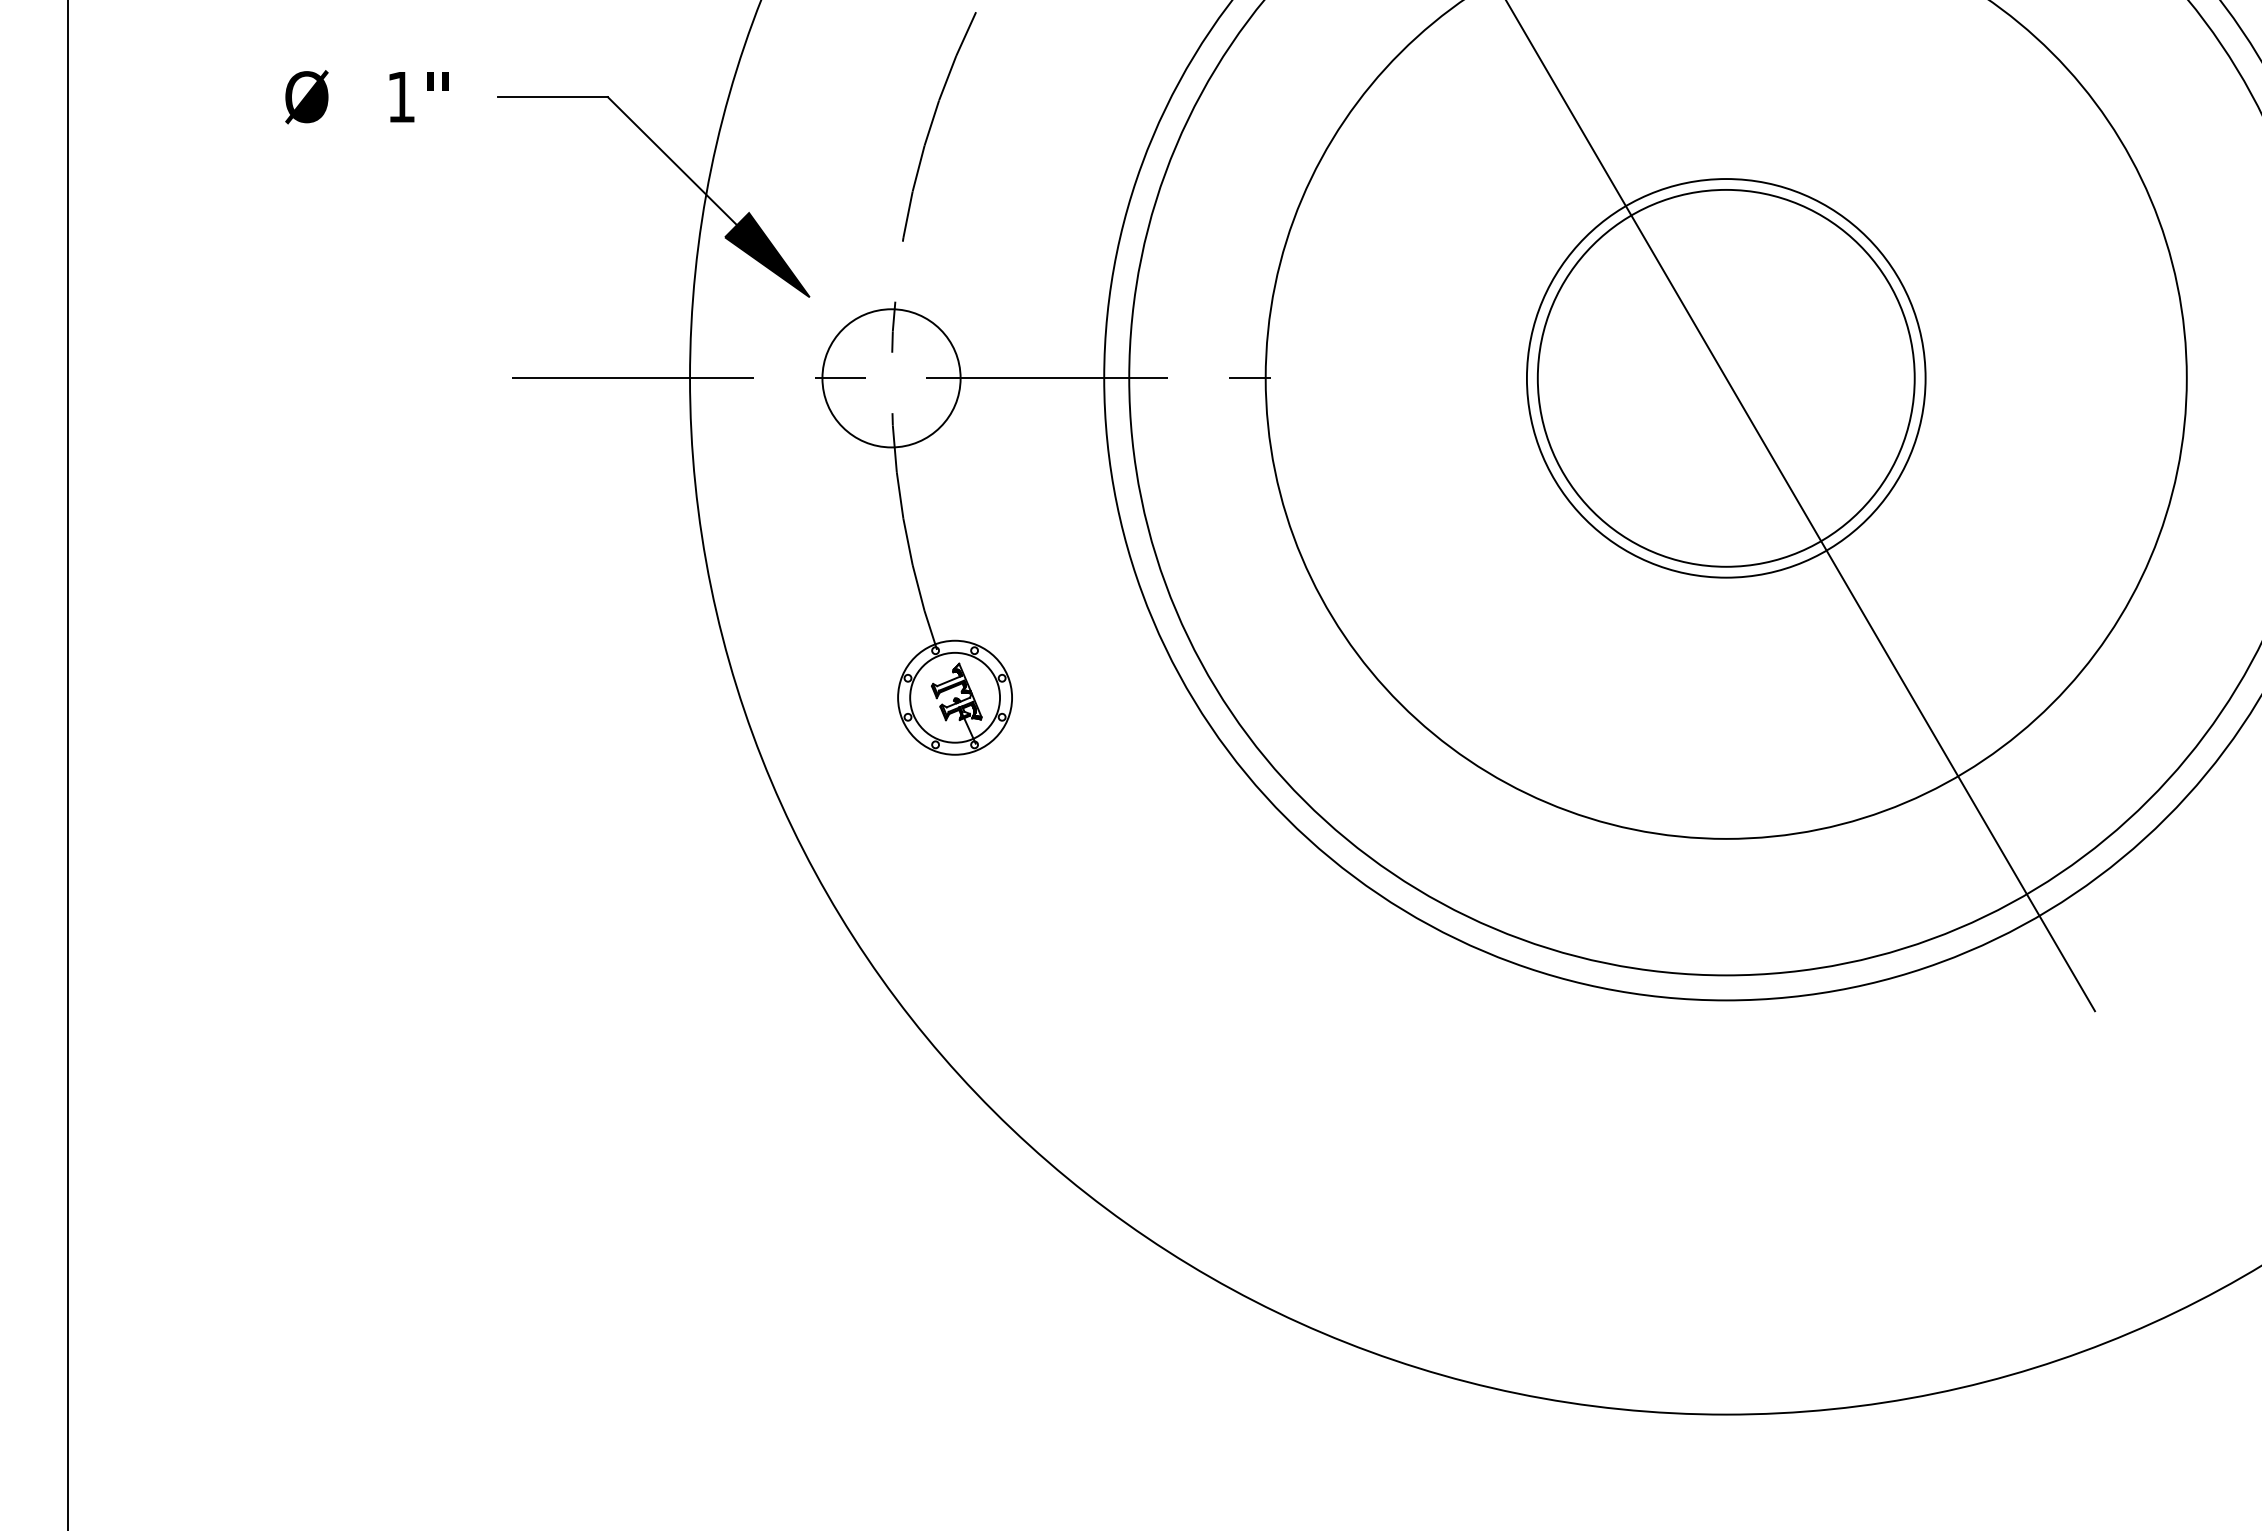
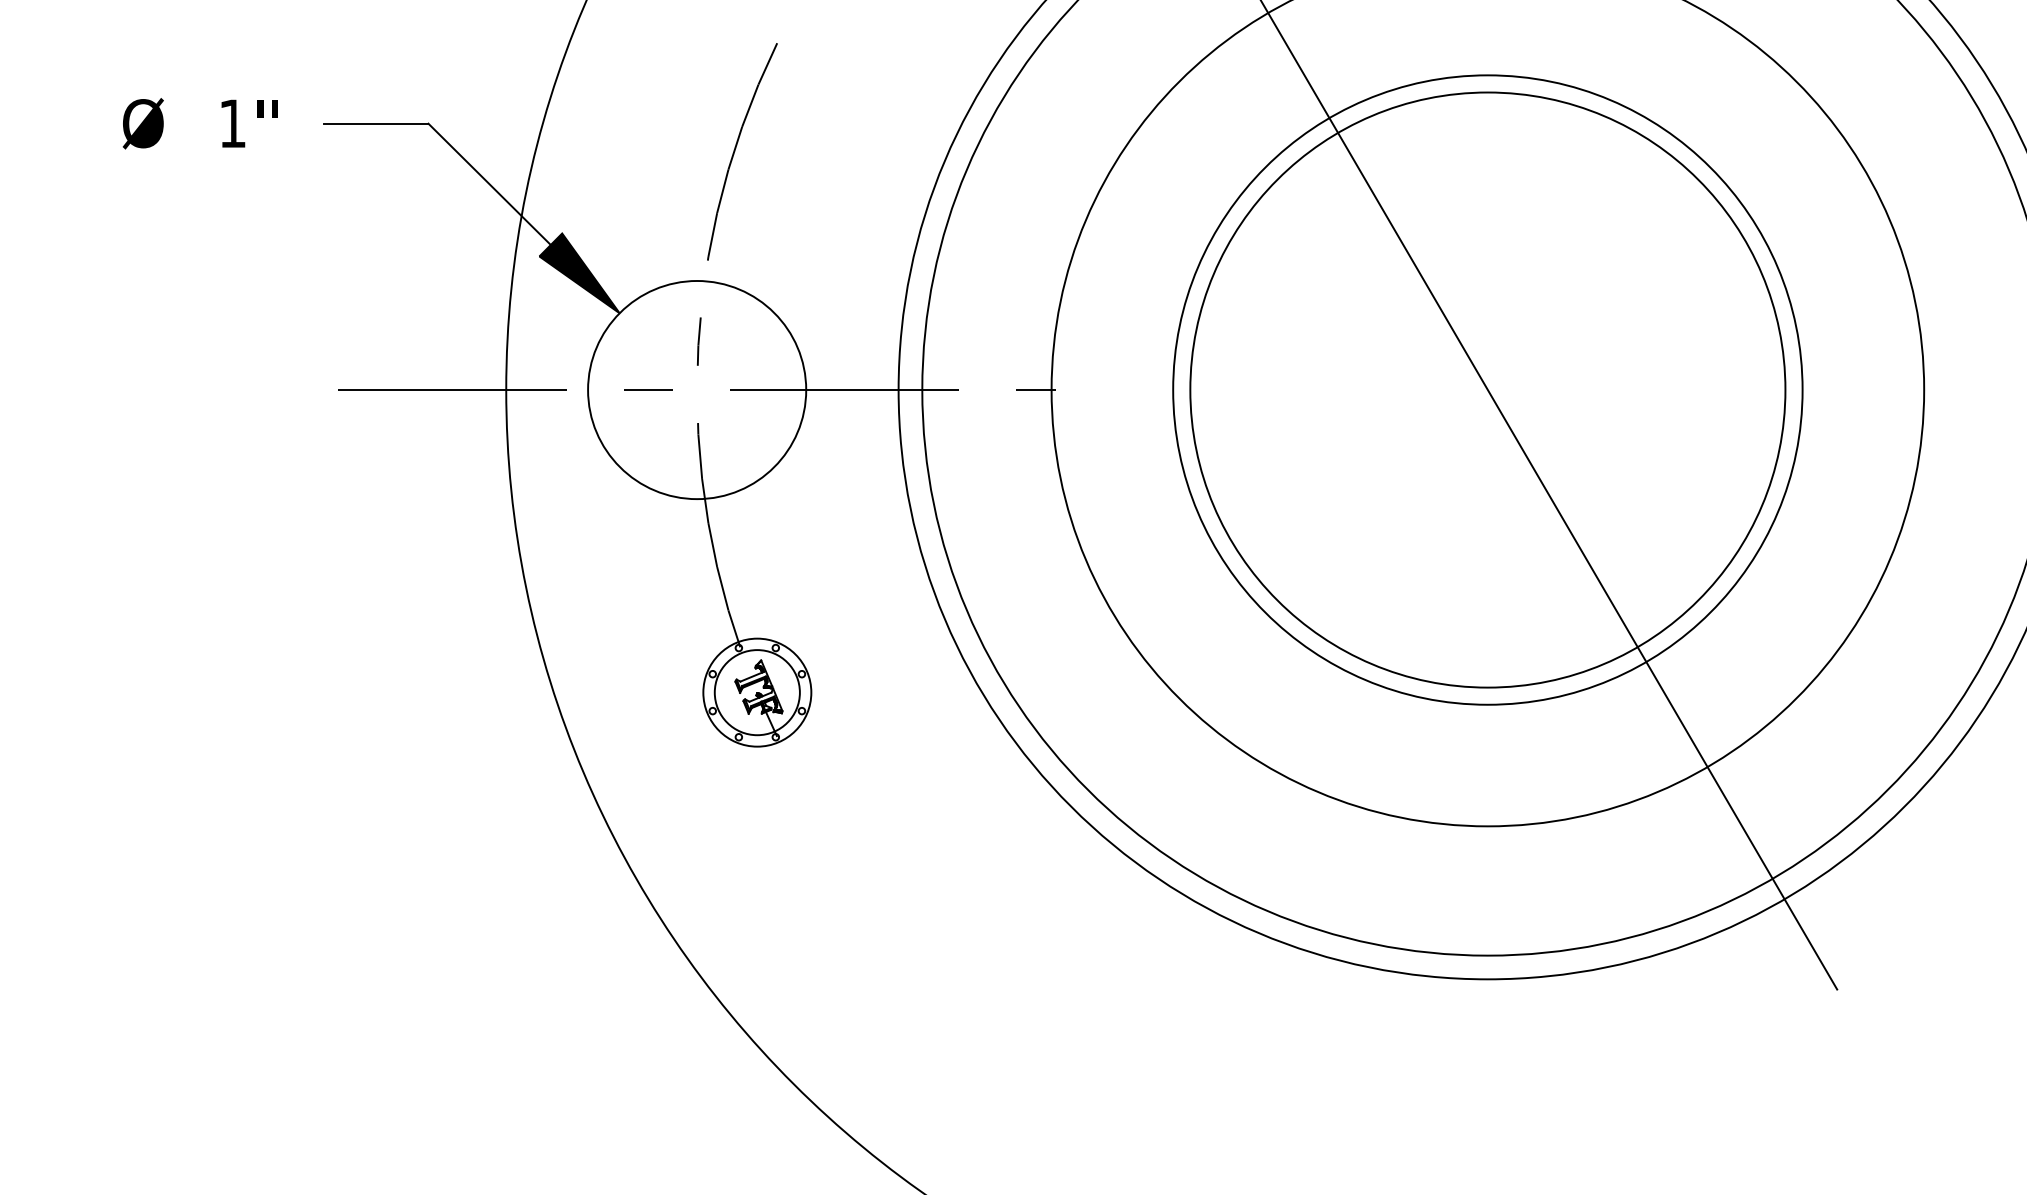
circle: (891, 378) -> (697, 390), size x1.67
circle: (1726, 378) -> (1488, 390), size x1.67
circle: (1726, 378) -> (1488, 390), size x1.67

